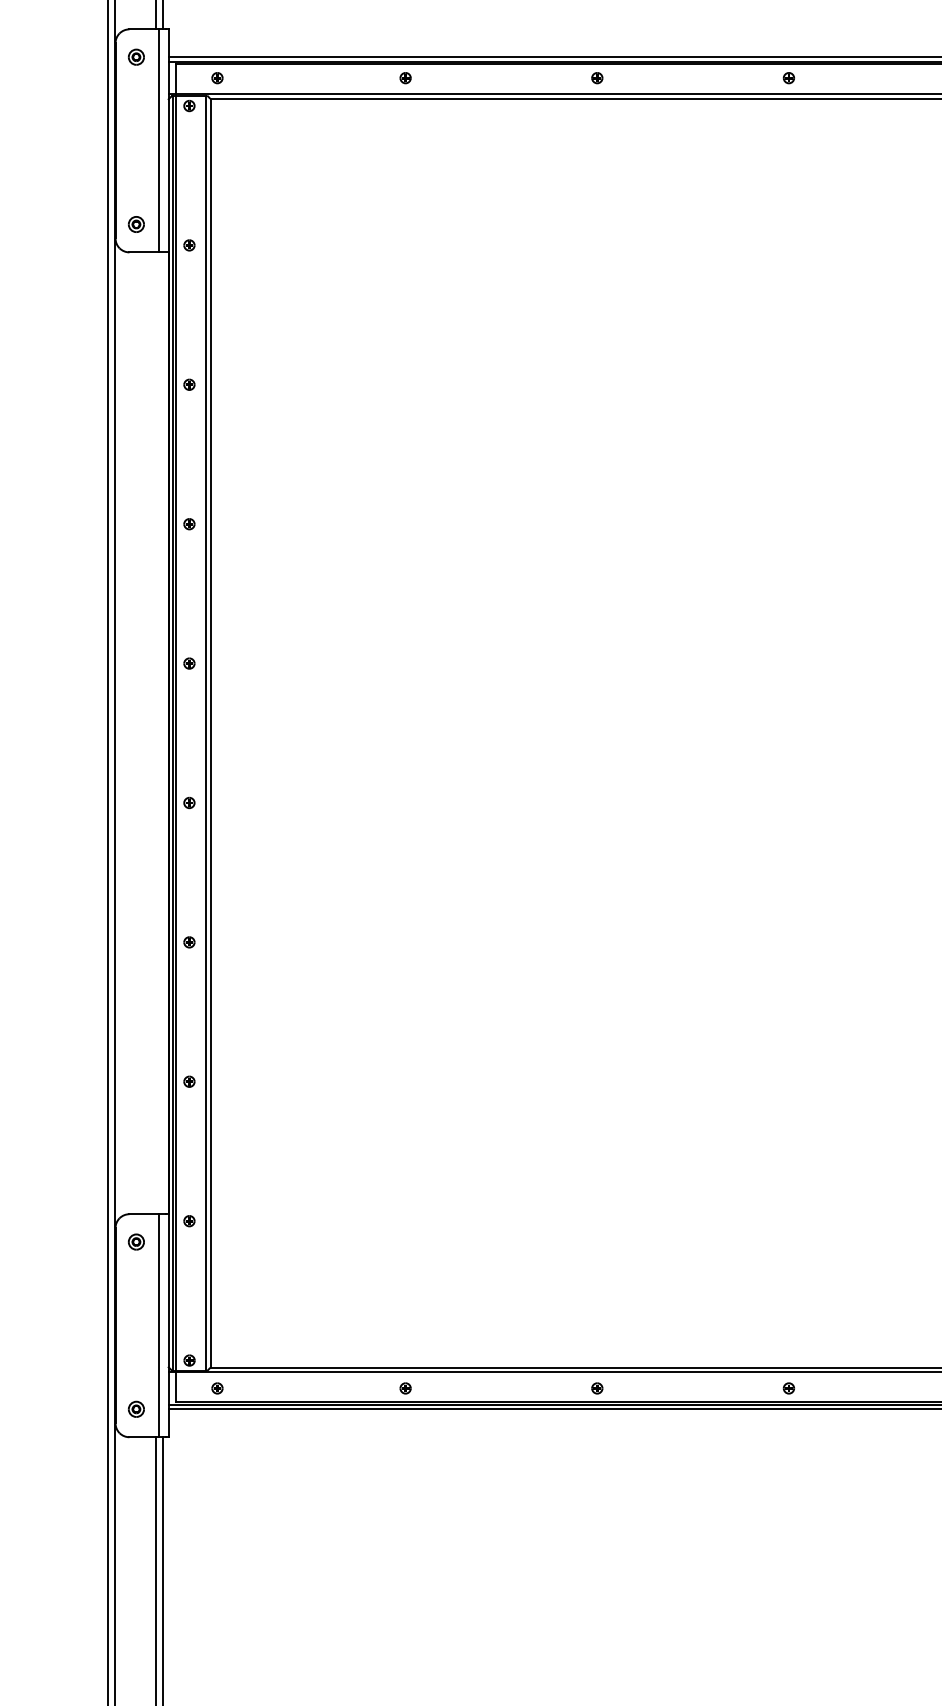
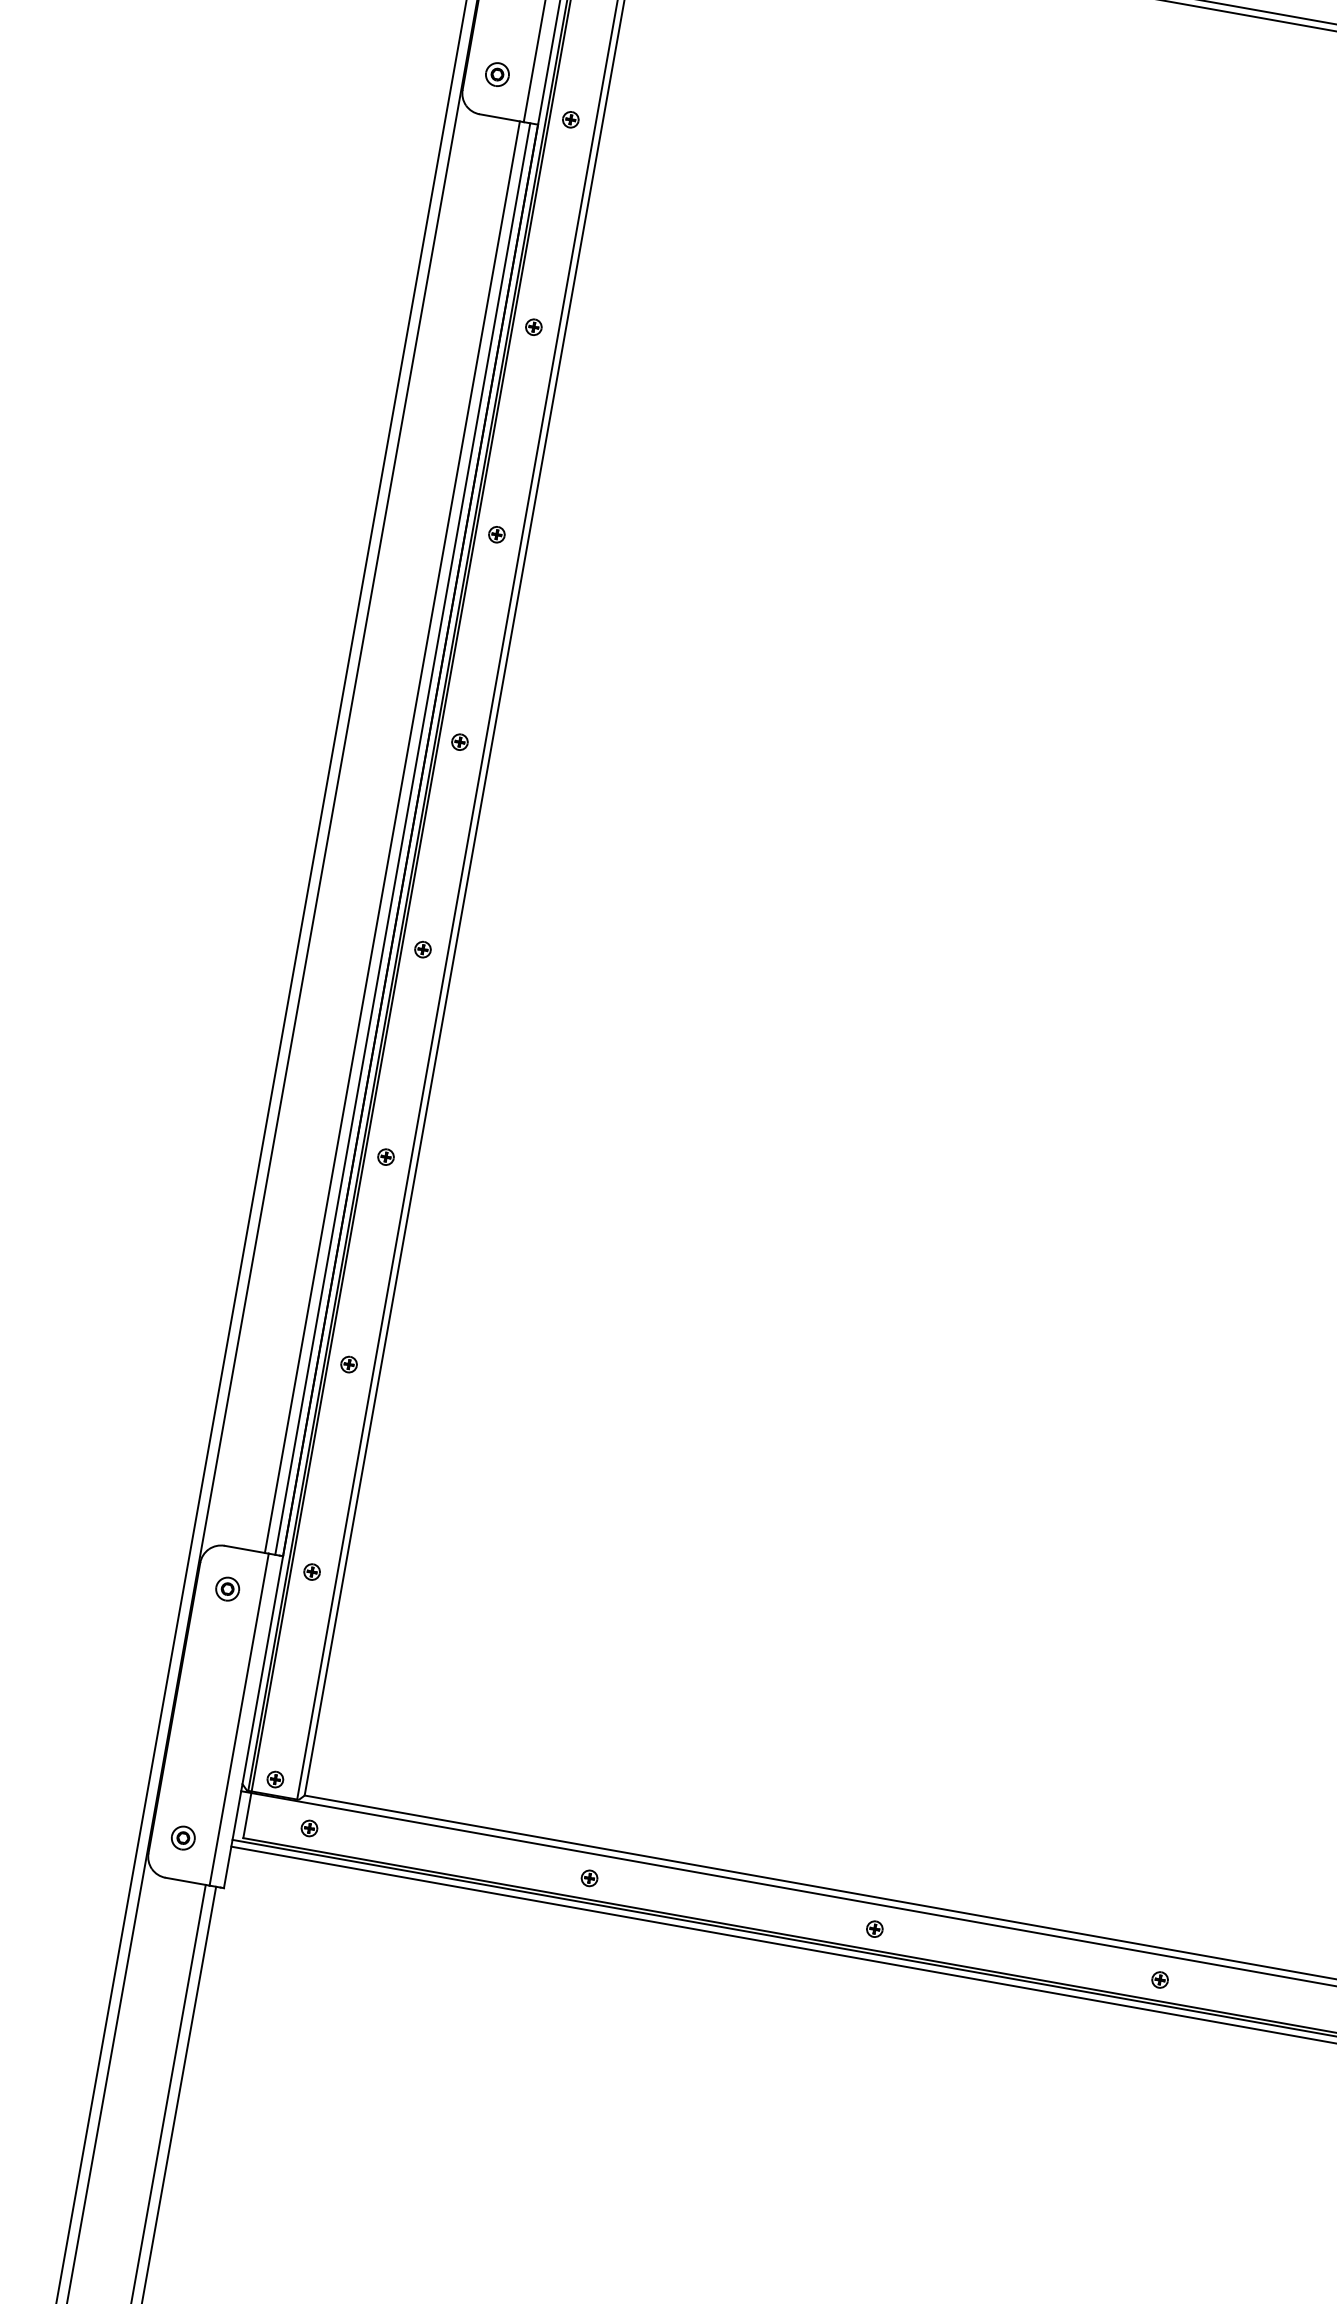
line: (156, 733) -> (392, 837), added
line: (163, 733) -> (402, 839), added

